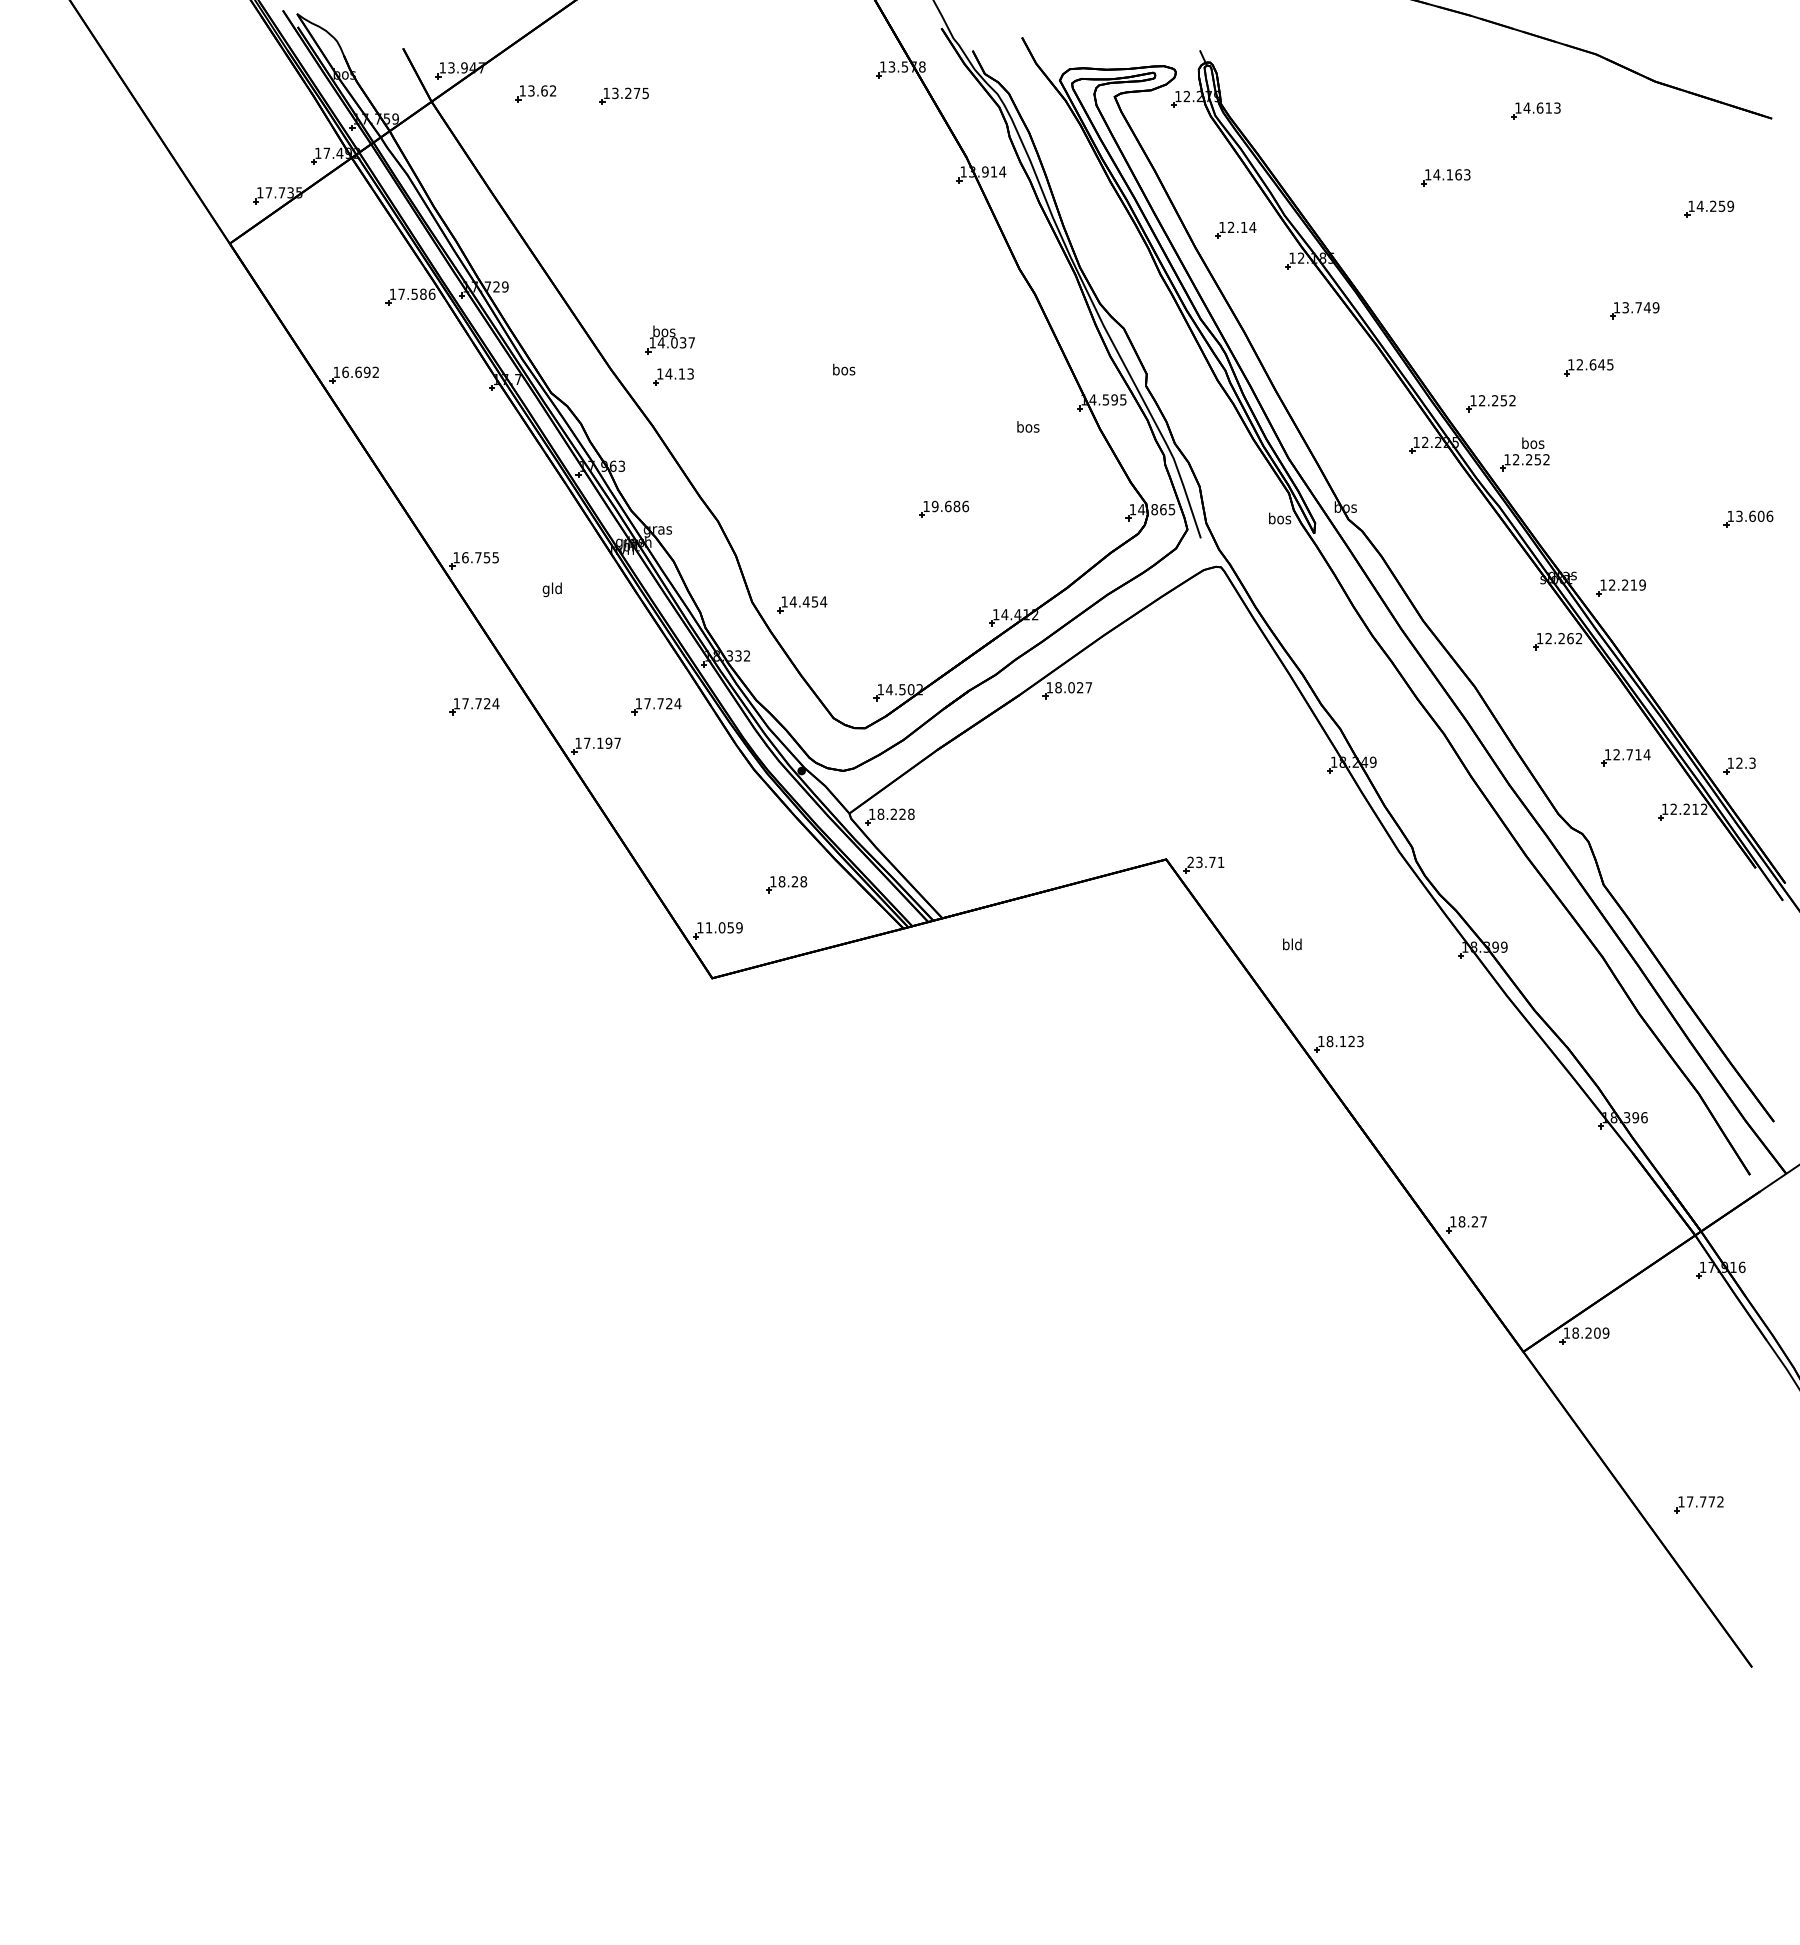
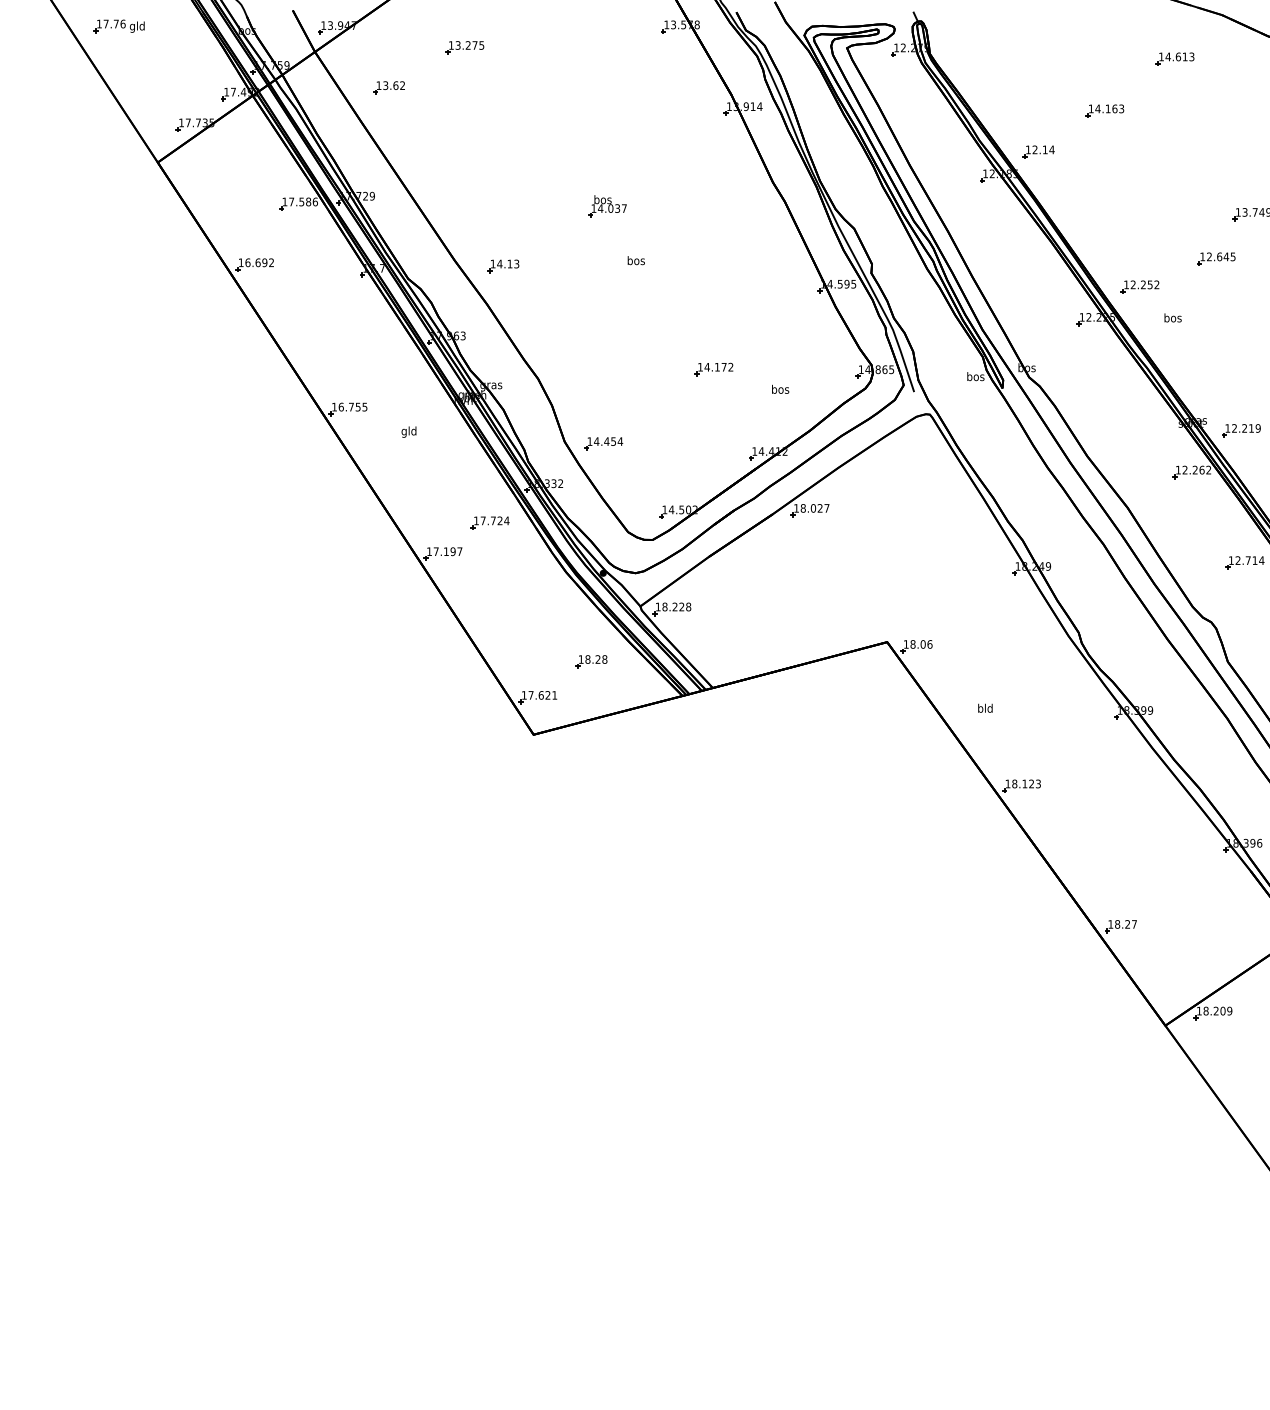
part: (179, 68) -> (118, 26), added
part: (535, 93) -> (388, 87), moved
part: (1235, 229) -> (1038, 151), moved
part: (669, 339) -> (607, 206), moved
text: (1028, 426) -> (780, 389), moved
part: (1524, 462) -> (1166, 332), removed
text: (950, 506) -> (719, 367), 19.686 -> 14.172
part: (474, 706) -> (348, 523), removed
text: (1205, 862) -> (917, 644), 23.71 -> 18.06
text: (724, 927) -> (543, 695), 11.059 -> 17.621

